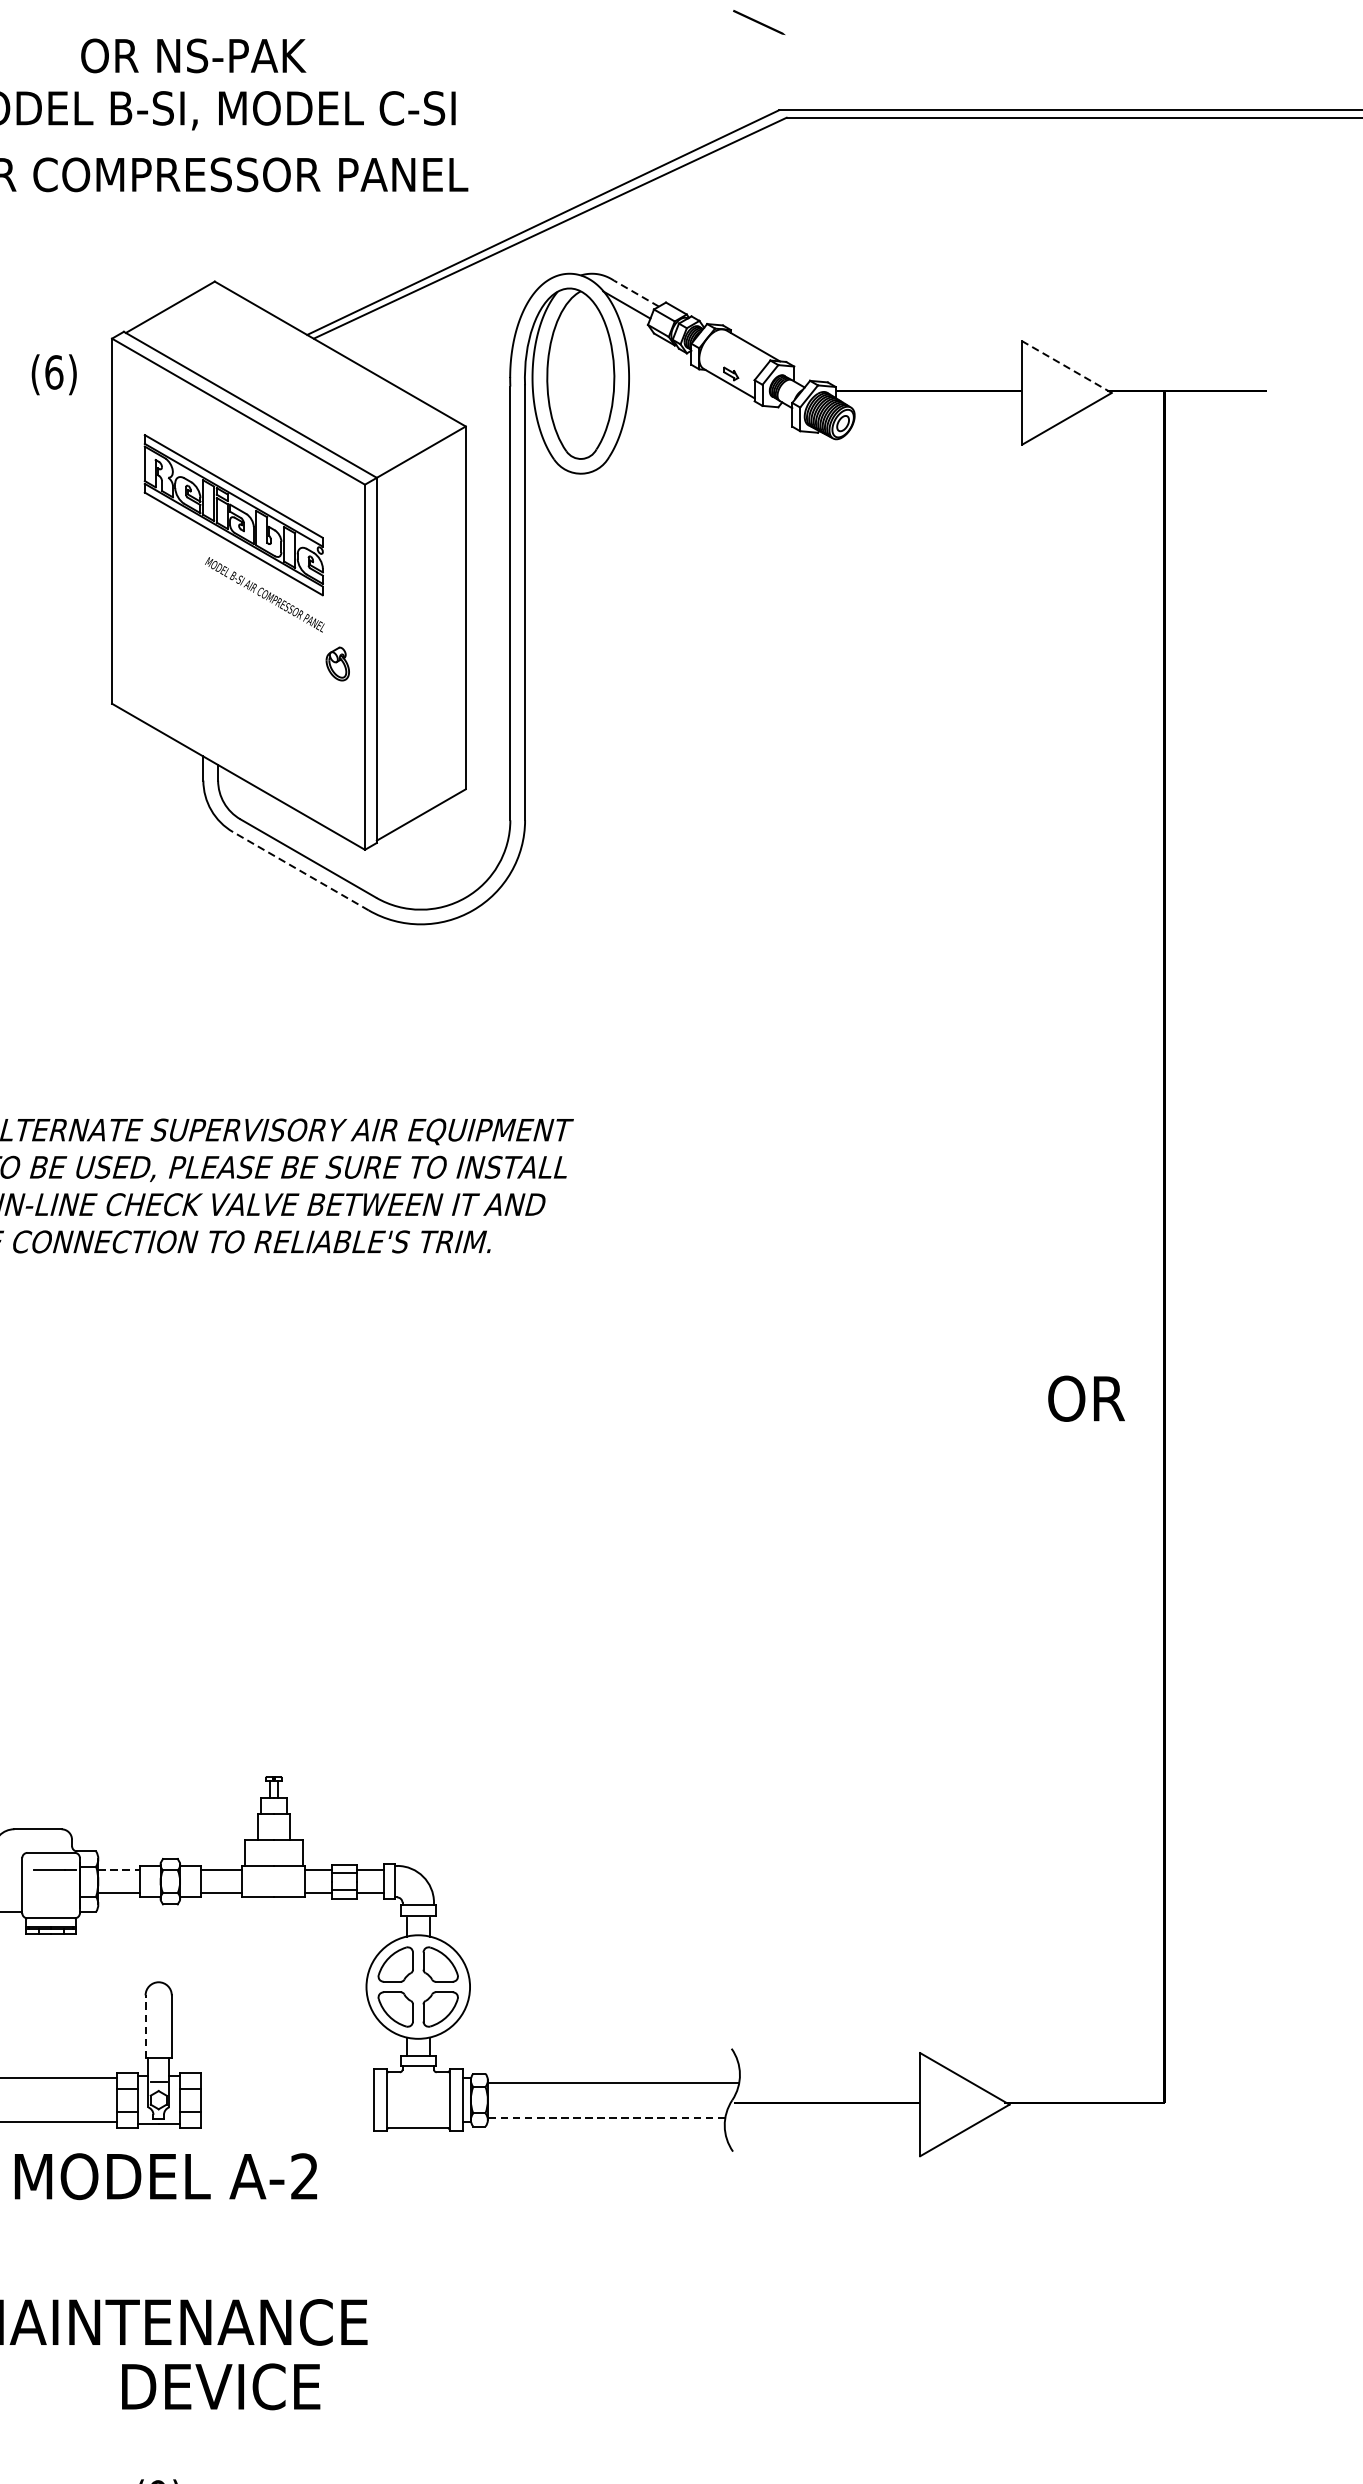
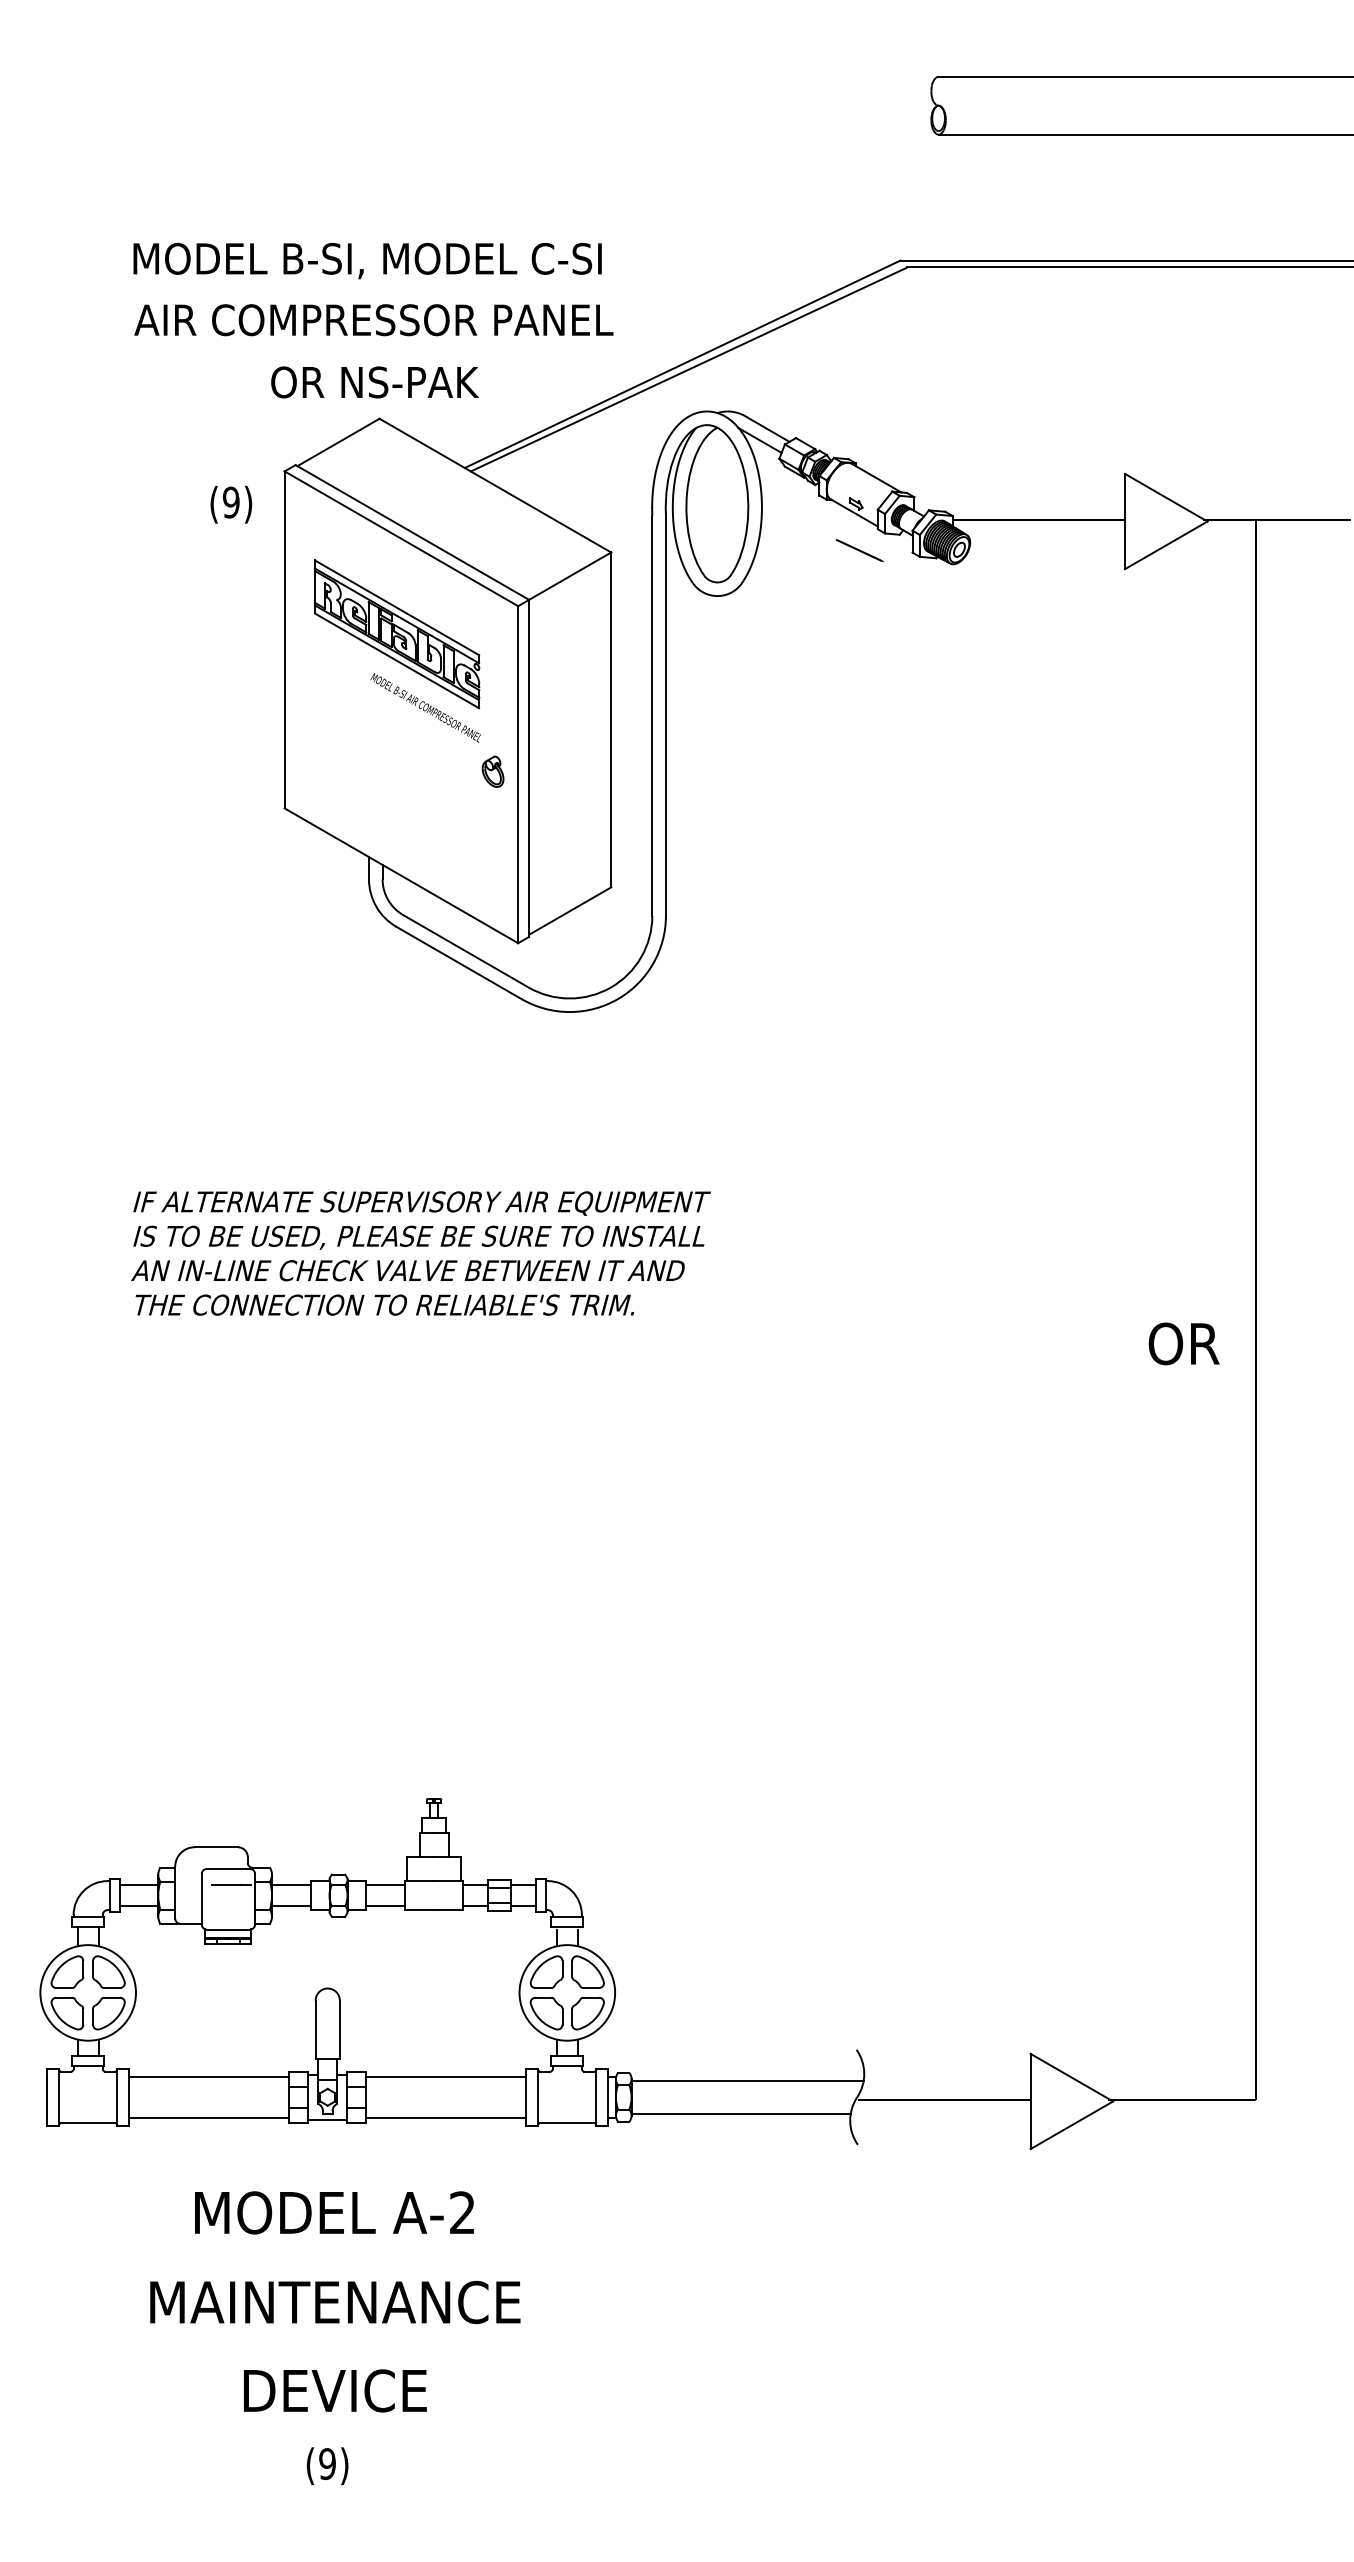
line: (758, 22) -> (859, 550), moved
text: (193, 55) -> (374, 382), moved
line: (636, 293) -> (768, 429), dashed -> solid
line: (1067, 366) -> (1166, 497), dashed -> solid
text: (53, 372) -> (230, 502), (6) -> (9)
line: (300, 870) -> (458, 962), dashed -> solid
text: (1085, 1398) -> (1183, 1343), moved
line: (119, 1870) -> (291, 1885), dashed -> solid
line: (145, 2026) -> (315, 2029), dashed -> solid
line: (287, 2077) -> (446, 2076), added
line: (606, 2117) -> (741, 2113), dashed -> solid
line: (287, 2122) -> (446, 2117), added
text: (166, 2176) -> (334, 2212), moved
text: (221, 2386) -> (335, 2390), moved

